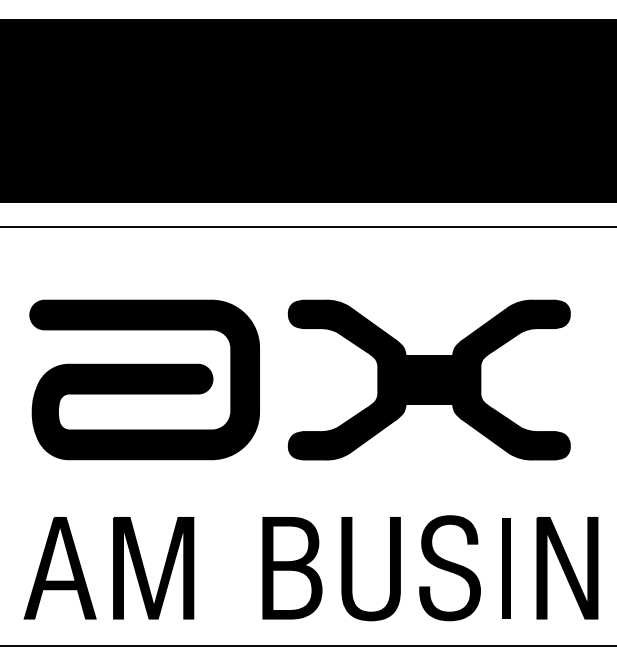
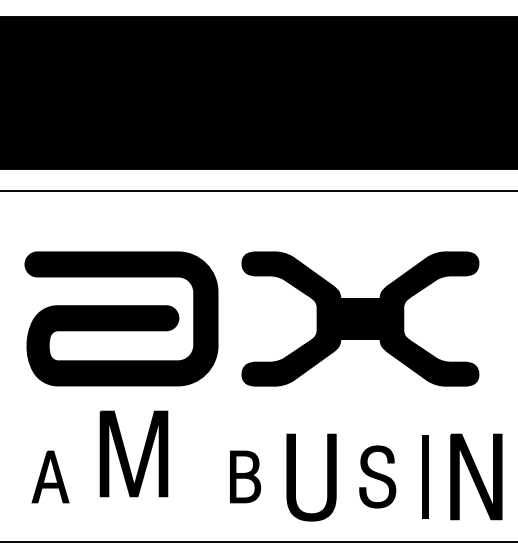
part: (60, 567) -> (50, 476), size x0.6
part: (144, 567) -> (126, 453), moved
part: (292, 567) -> (245, 476), size x0.6
part: (449, 567) -> (377, 476), size x0.7

